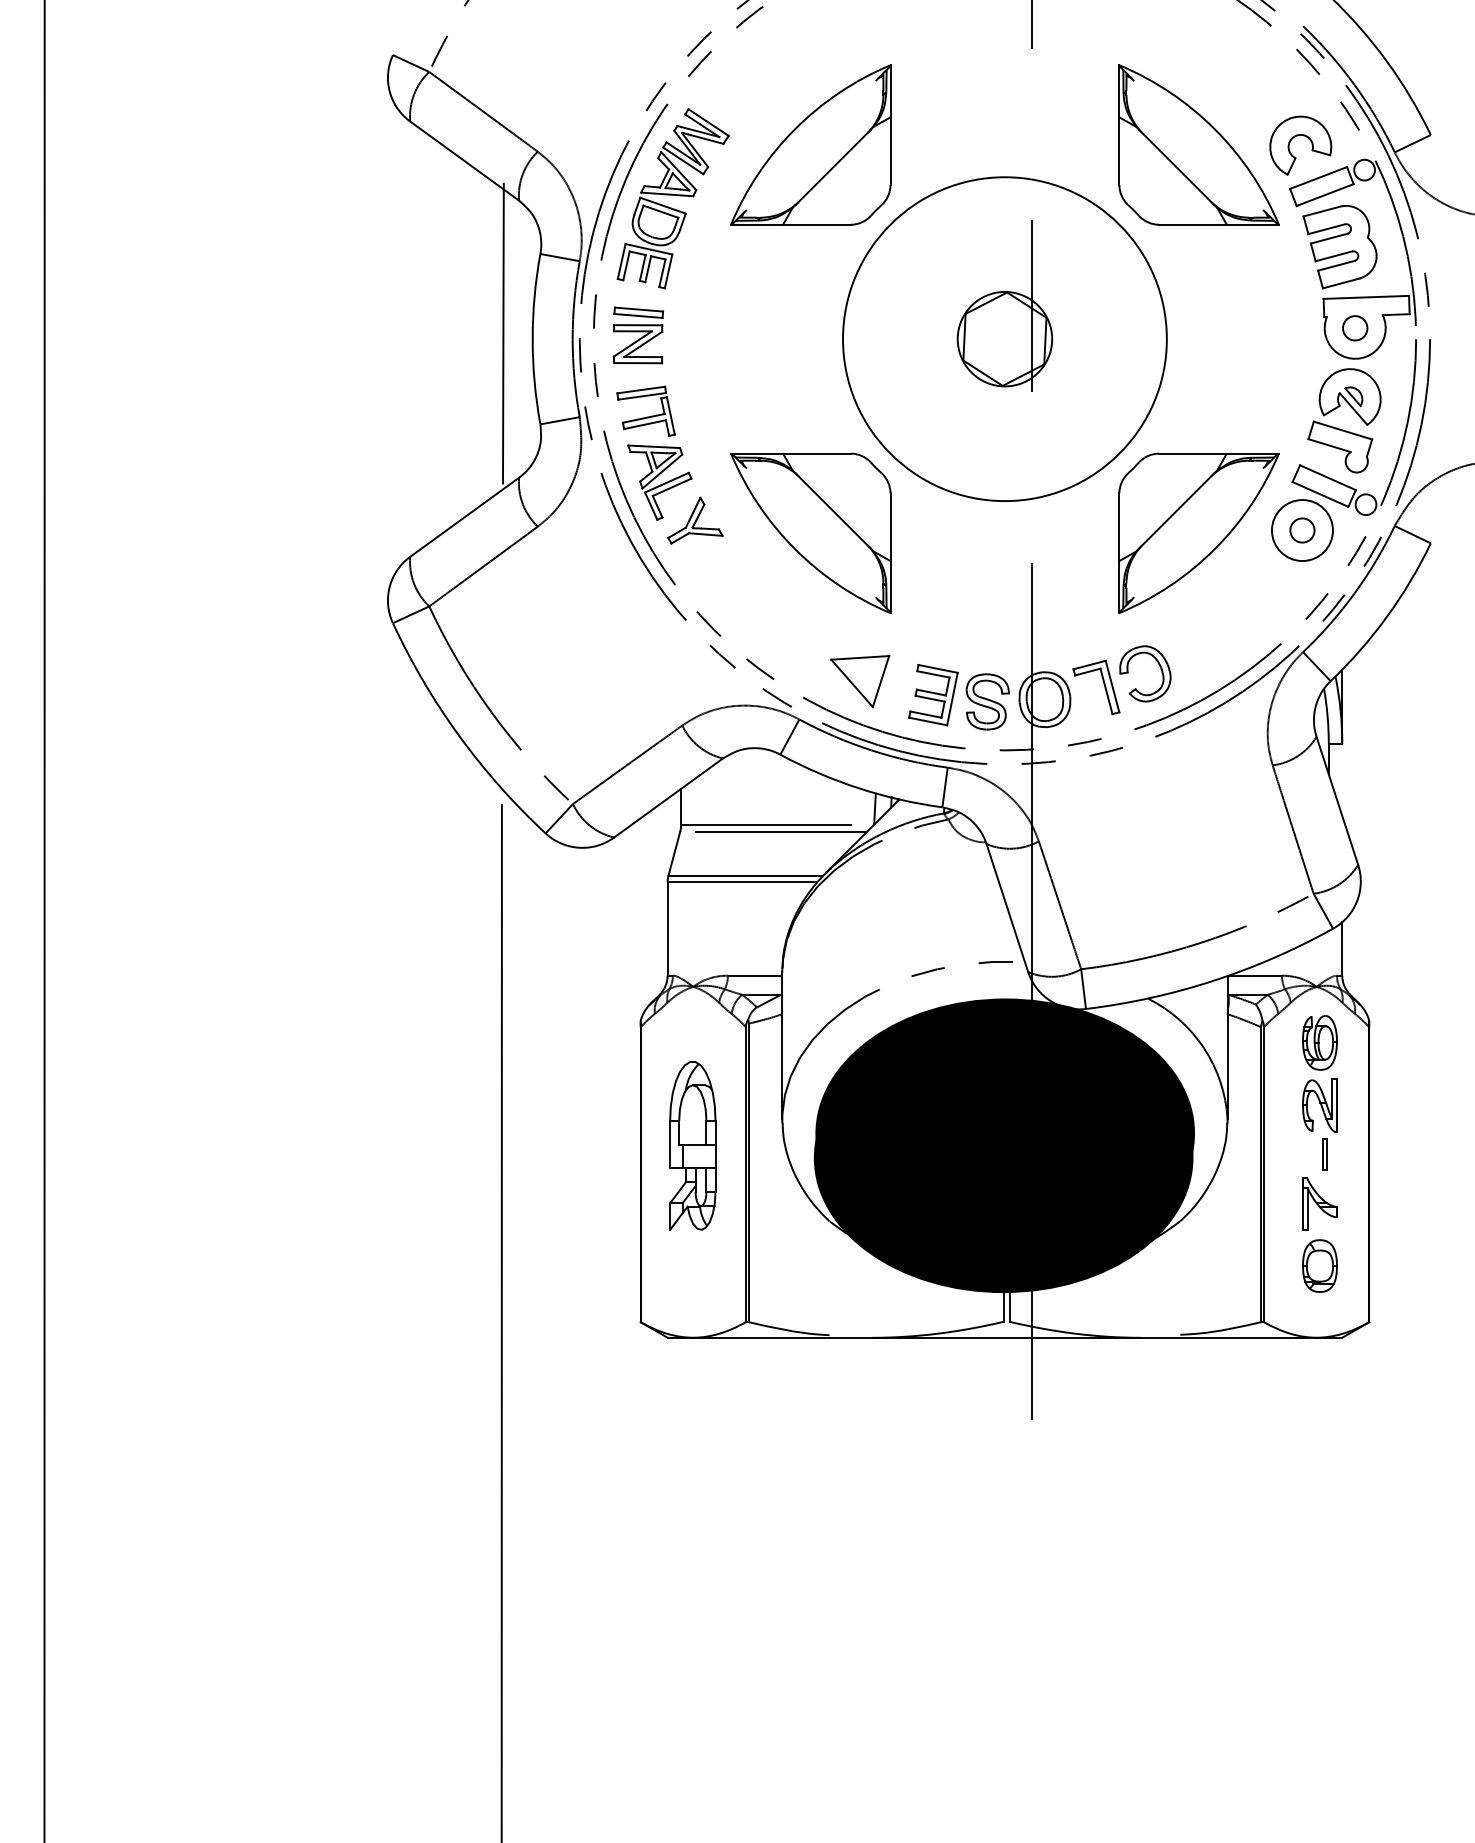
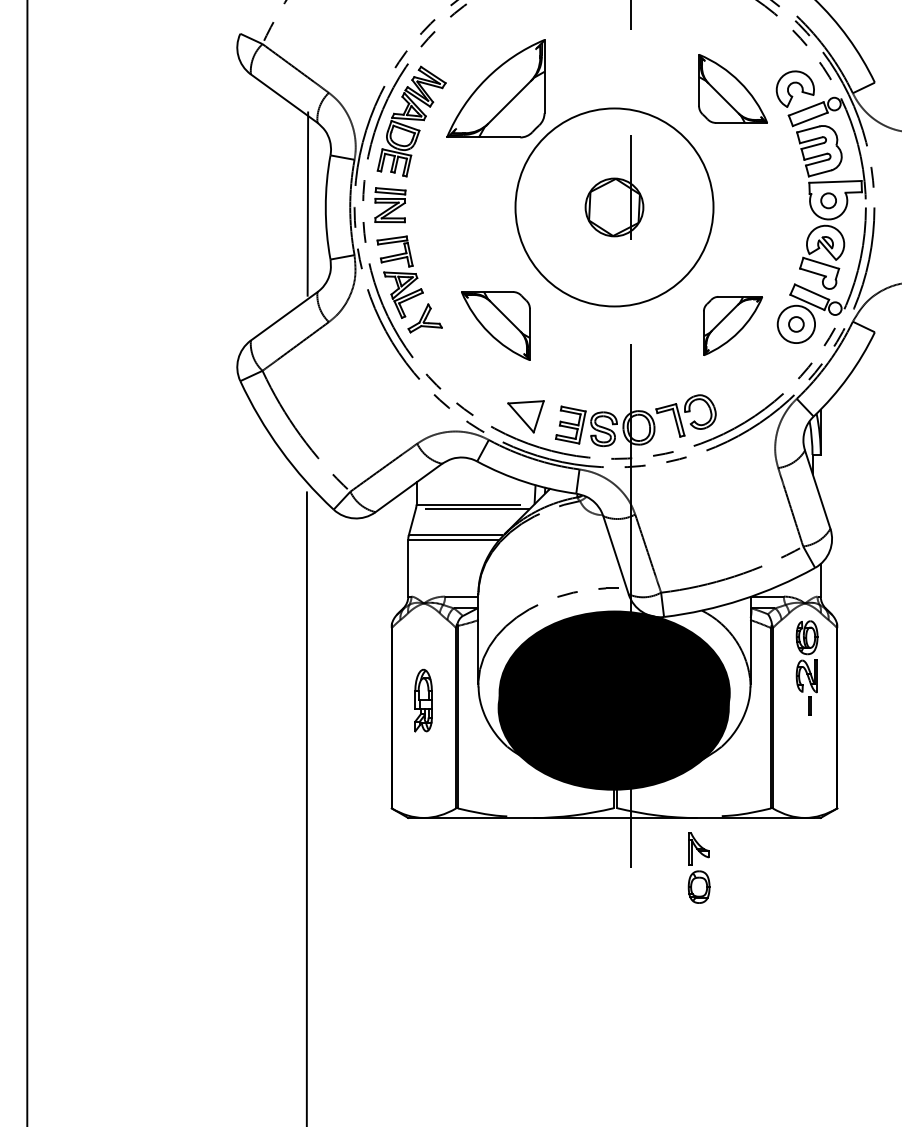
part: (1197, 144) -> (732, 88), size x0.7
part: (810, 532) -> (495, 325), size x0.7
part: (1197, 532) -> (732, 325), size x0.6
part: (692, 1145) -> (423, 700), size x0.6
part: (1318, 1233) -> (698, 867), moved

